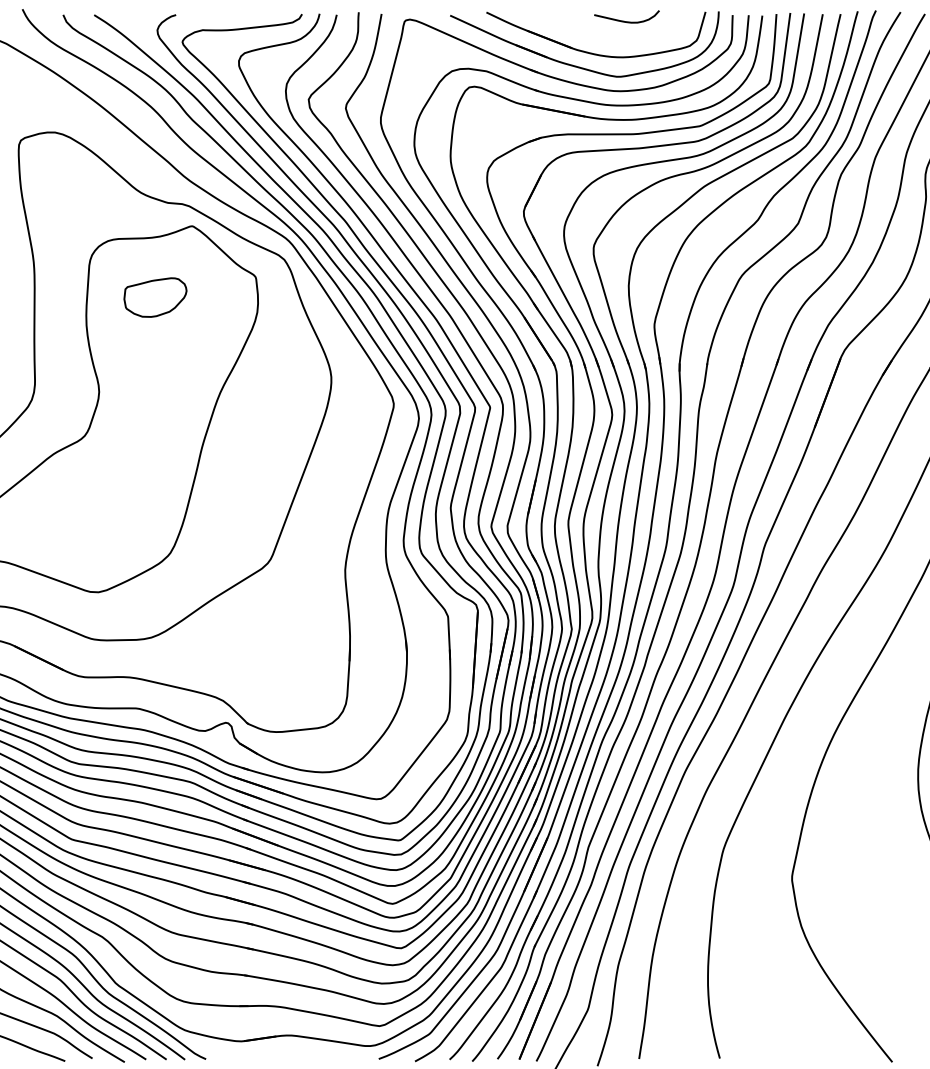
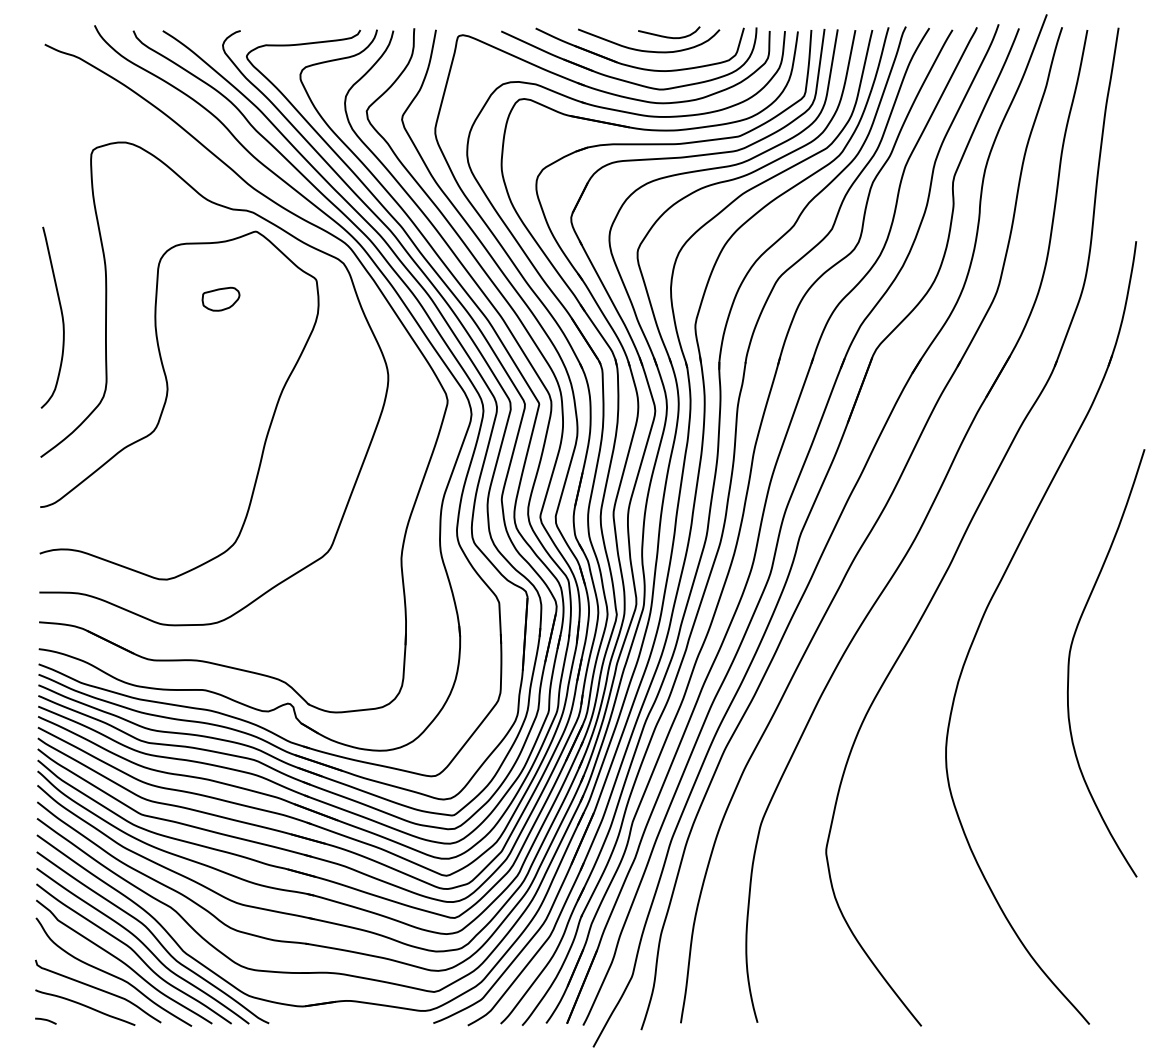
curve: (606, 35) -> (649, 50), added
part: (154, 296) -> (220, 298), size x0.62

